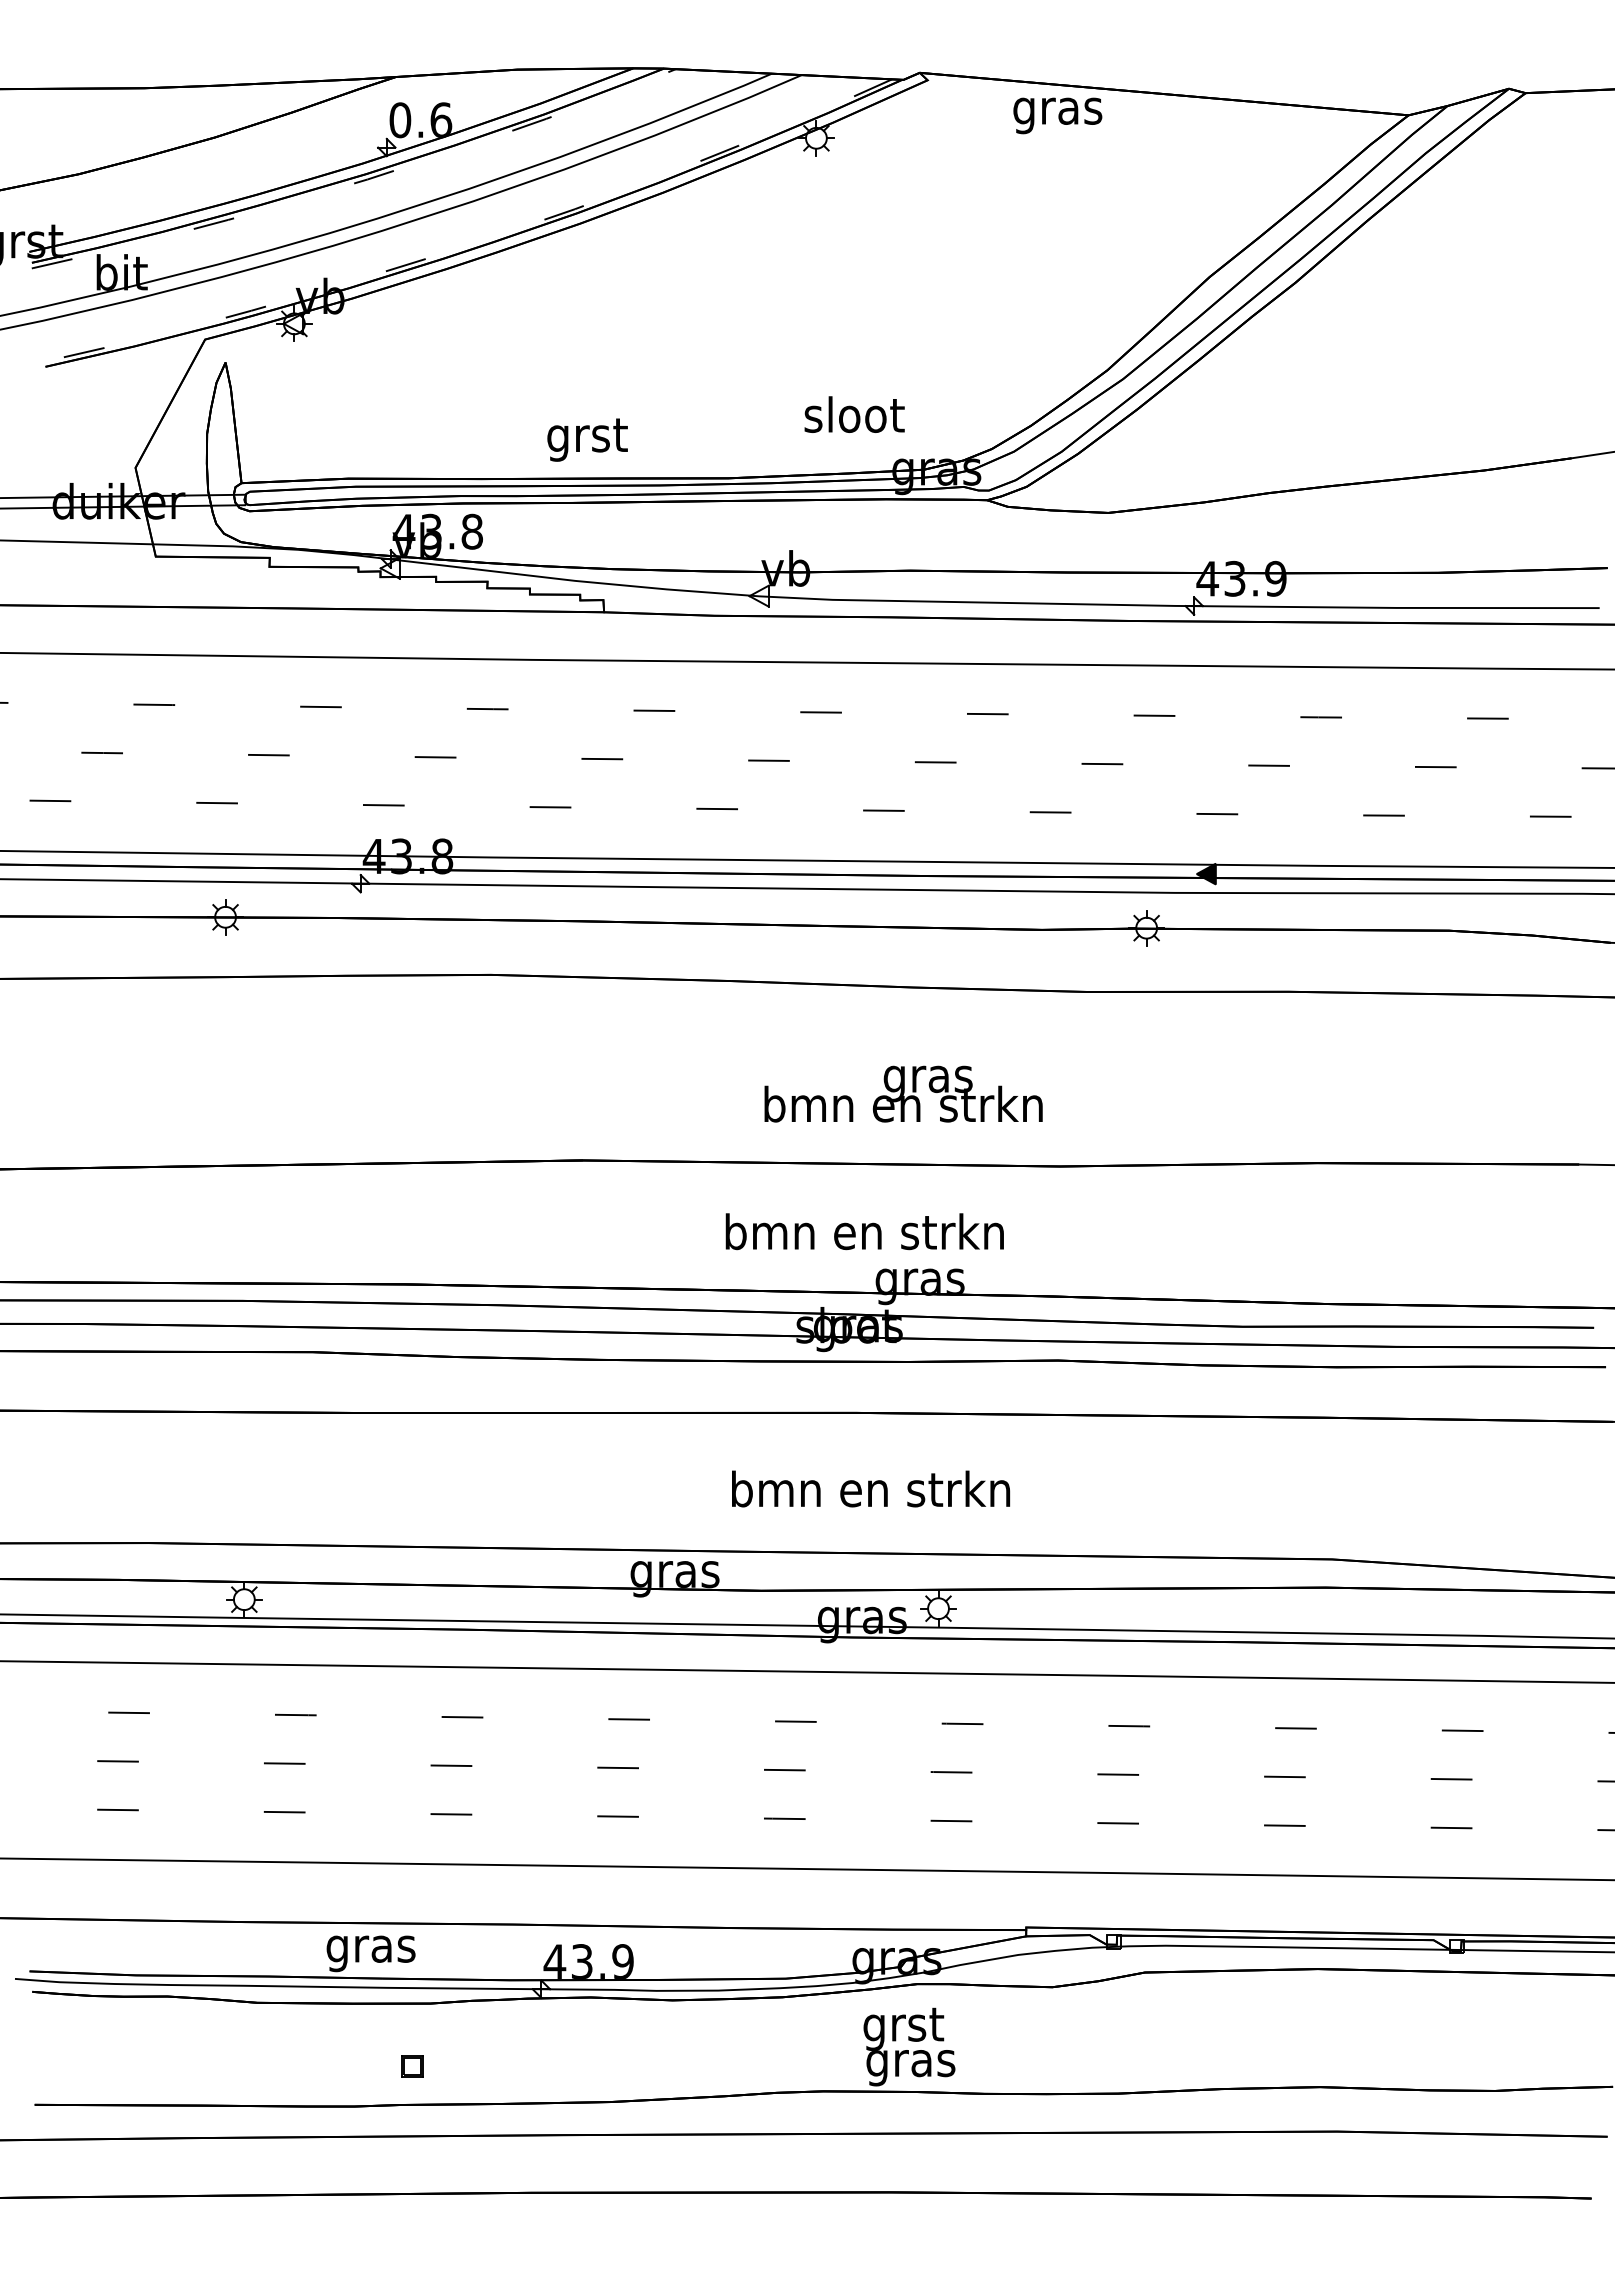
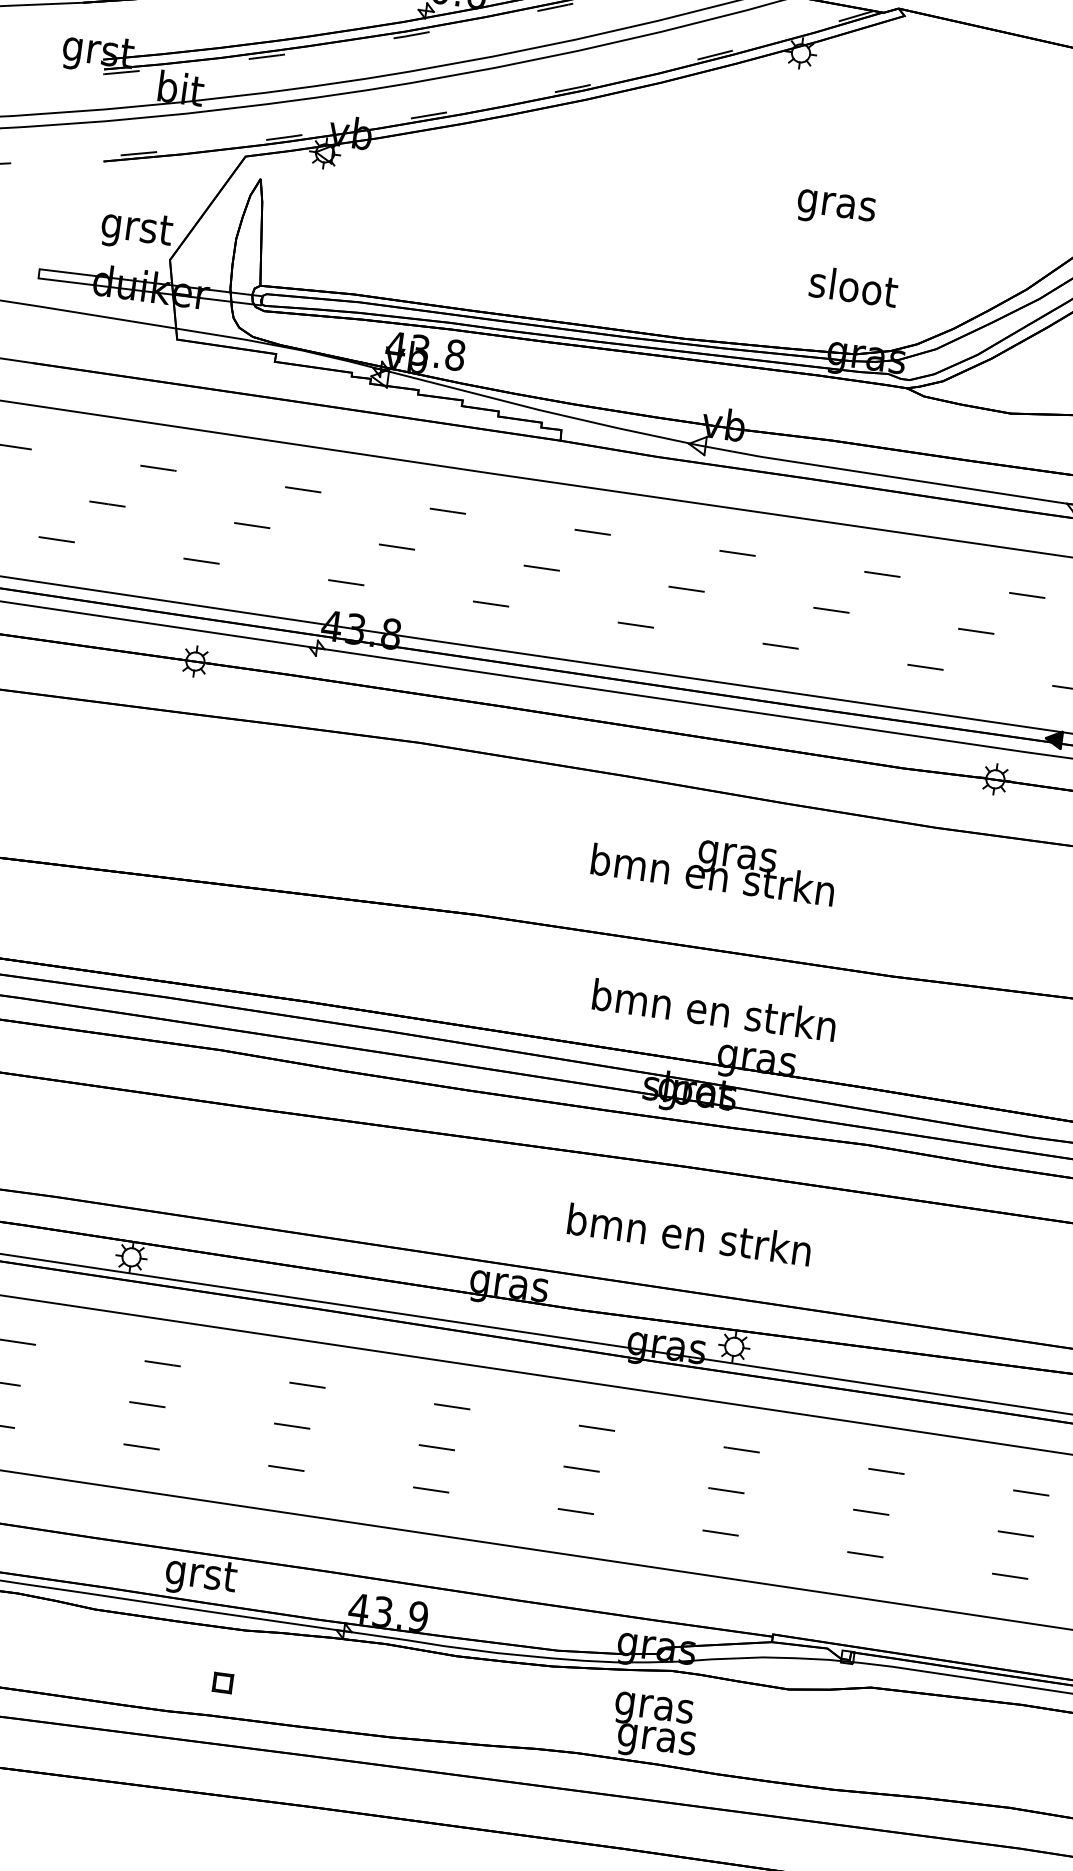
text: (1057, 115) -> (835, 208), moved
text: (854, 414) -> (853, 286), moved
text: (587, 439) -> (136, 230), moved
text: (903, 1093) -> (714, 865), moved
text: (370, 1950) -> (200, 1577), gras -> grst
text: (902, 2029) -> (653, 1708), grst -> gras

